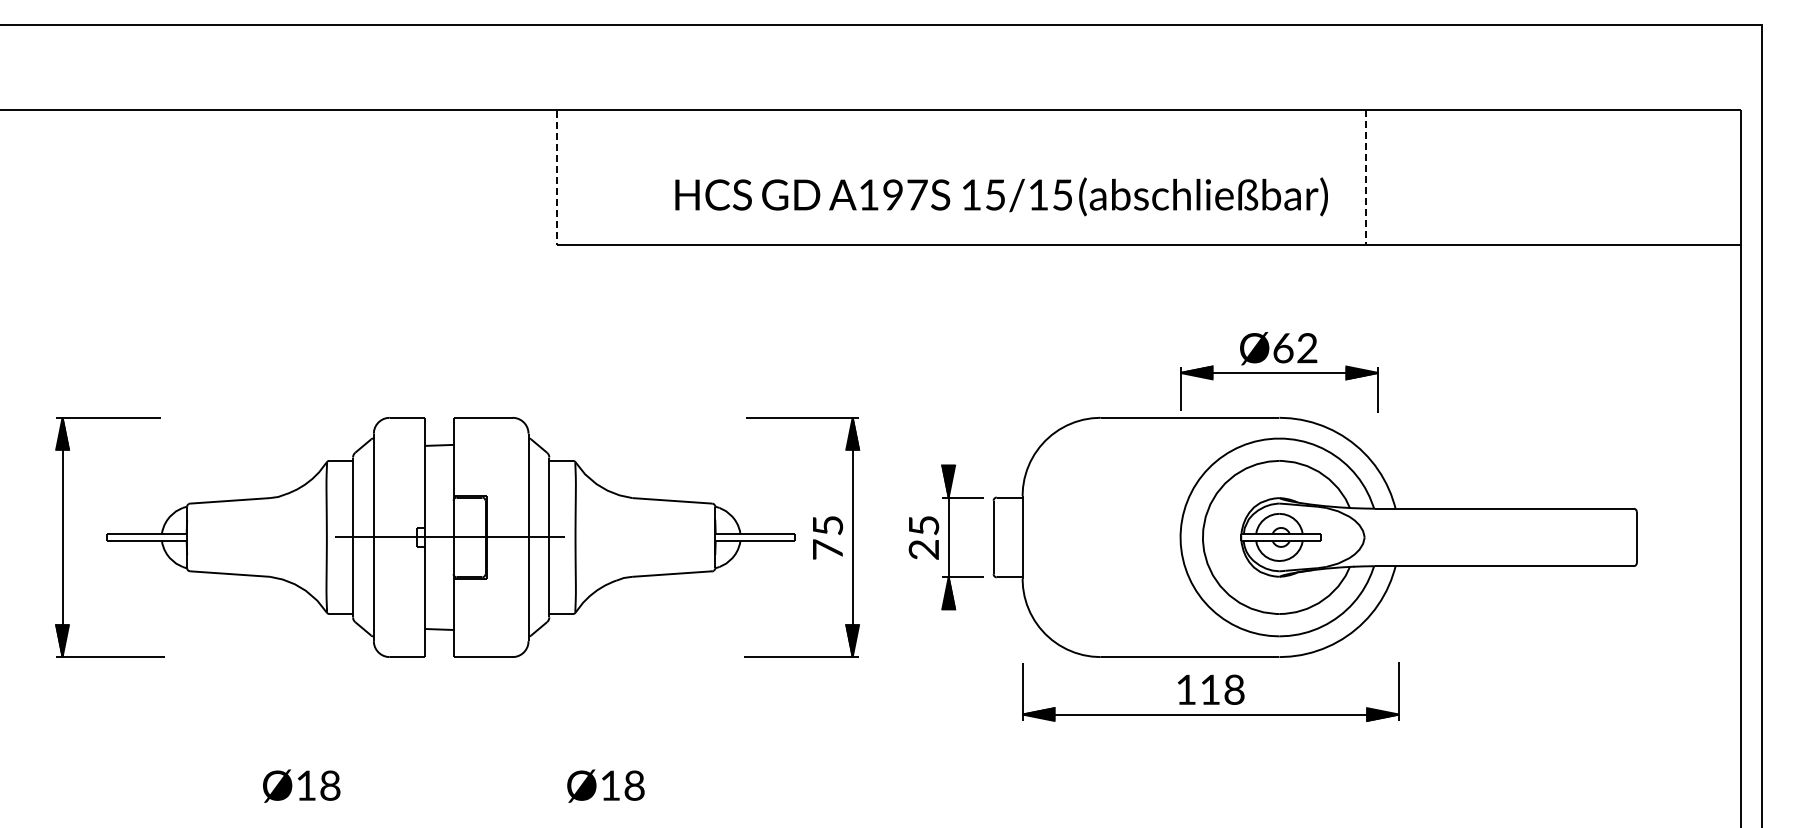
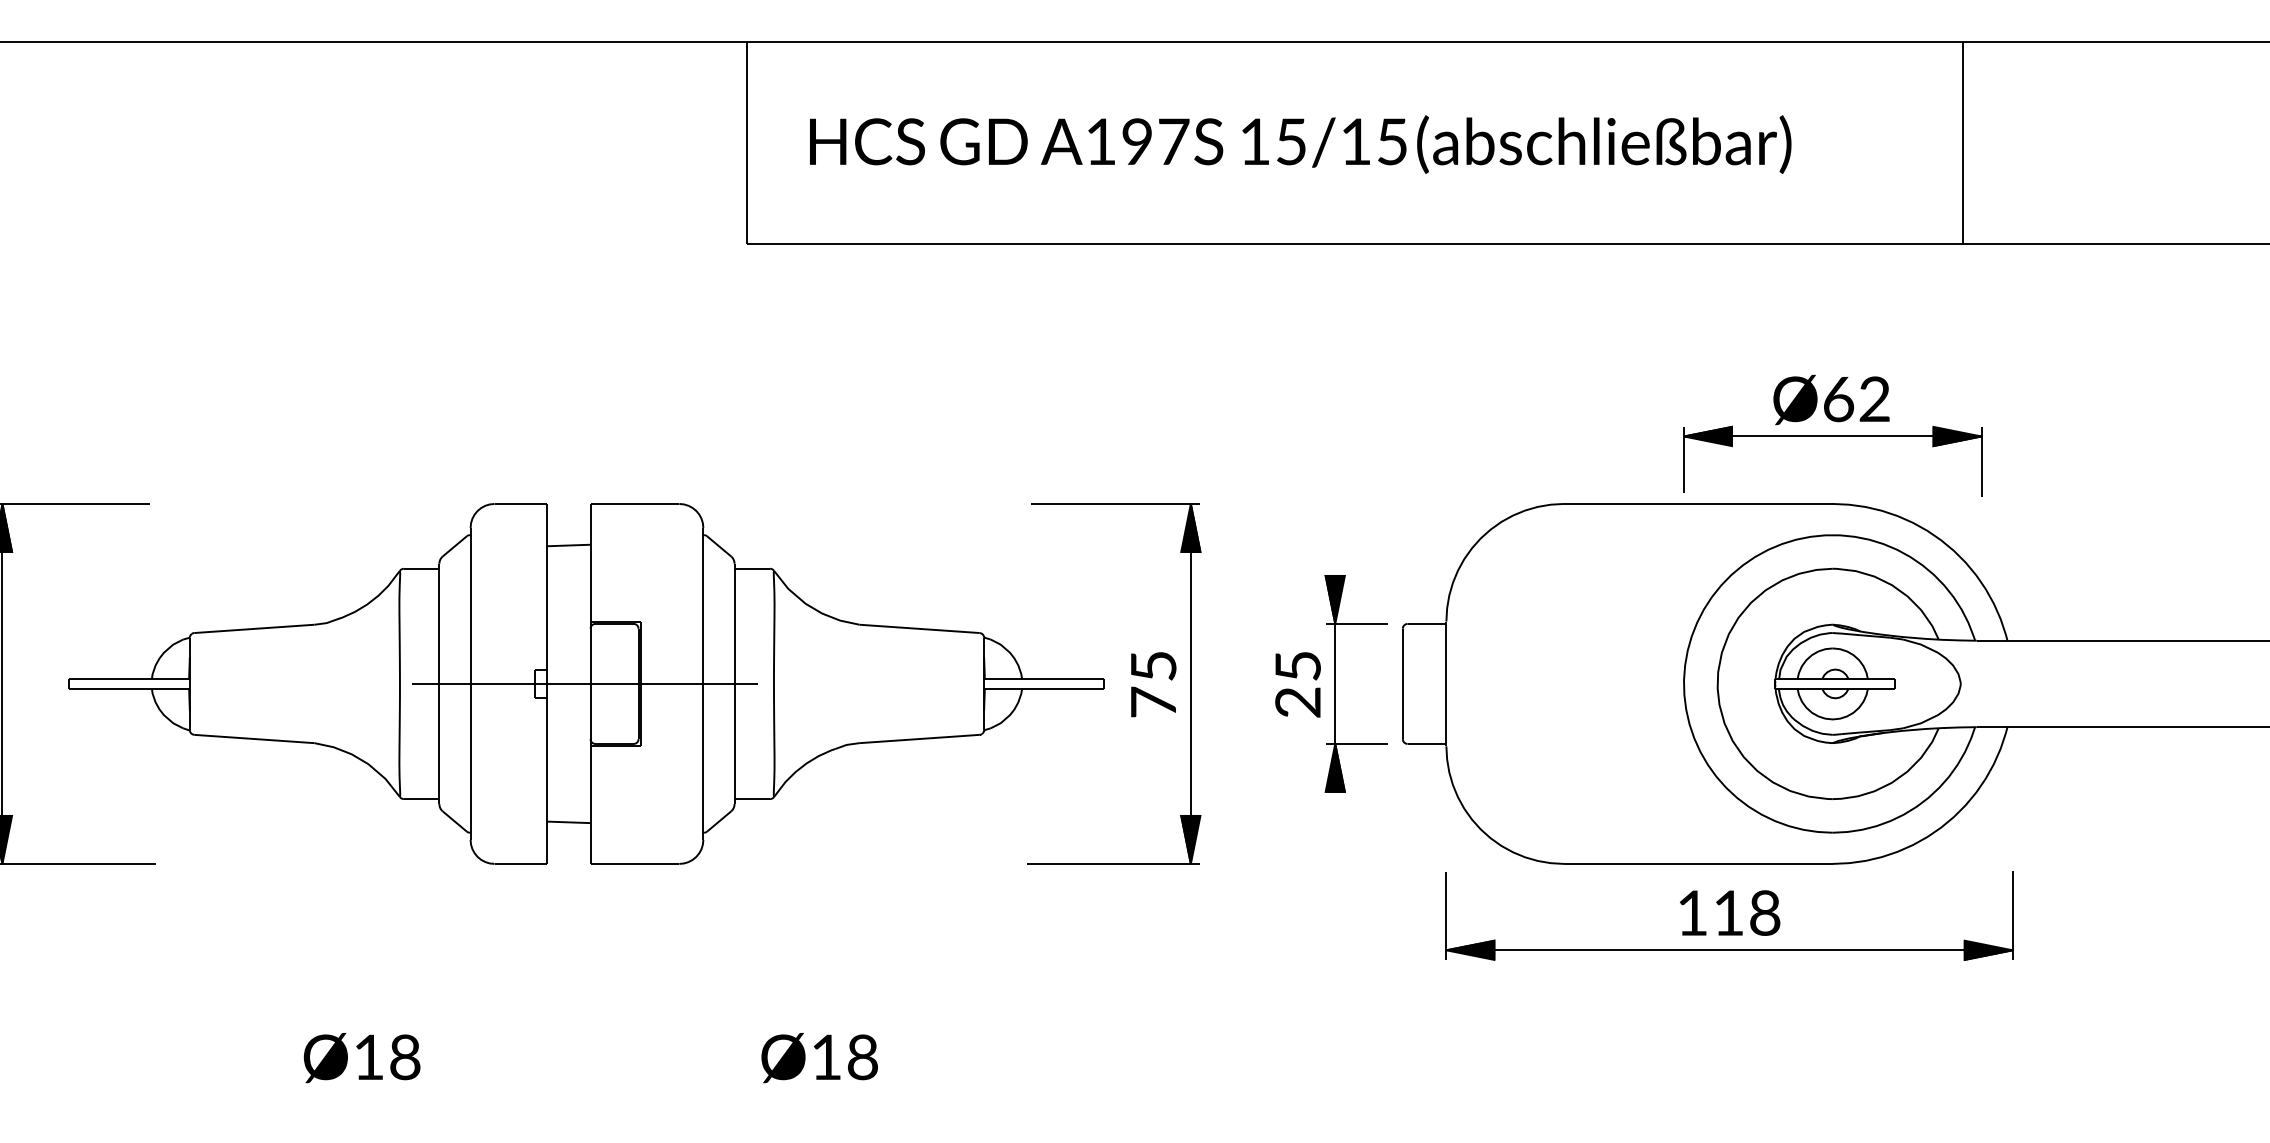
line: (1366, 177) -> (1963, 142), dashed -> solid
line: (557, 178) -> (746, 144), dashed -> solid
text: (1001, 196) -> (1300, 144), moved

